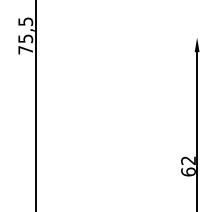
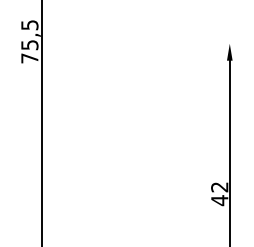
text: (188, 171) -> (219, 199), 62 -> 42

